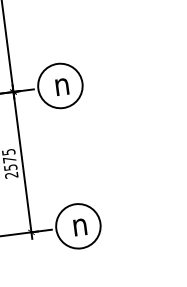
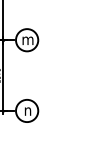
text: (61, 86) -> (27, 40), n -> m

